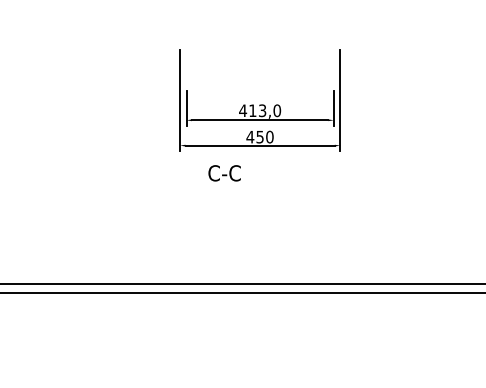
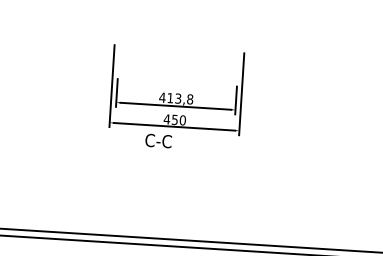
text: (277, 110) -> (190, 99), 413,0 -> 413,8
text: (224, 173) -> (158, 141), moved

